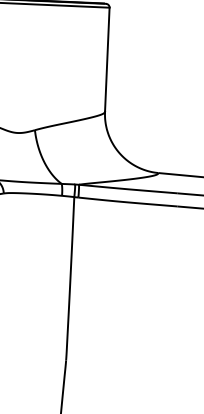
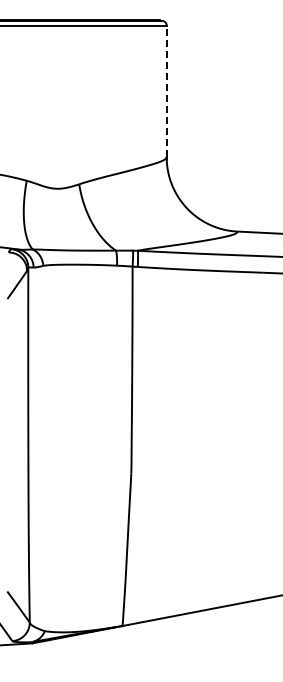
line: (107, 59) -> (166, 91), solid -> dashed

